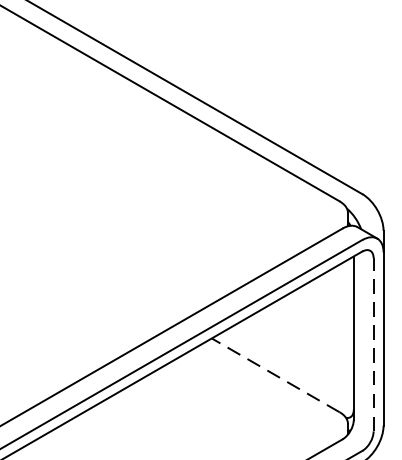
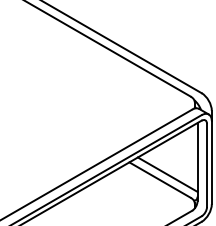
line: (374, 344) -> (207, 165), dashed -> solid
line: (291, 363) -> (167, 174), added
line: (274, 374) -> (159, 179), dashed -> solid

